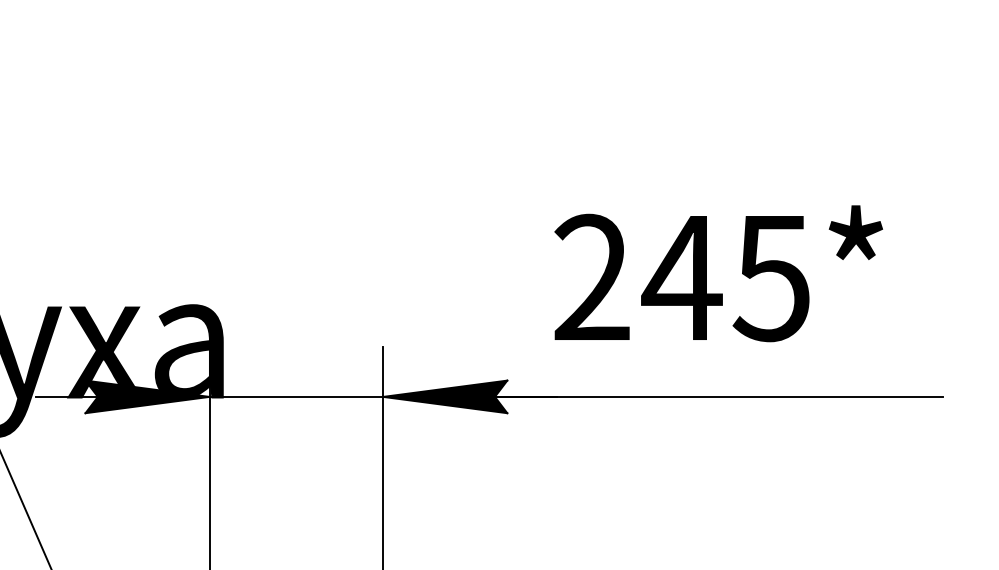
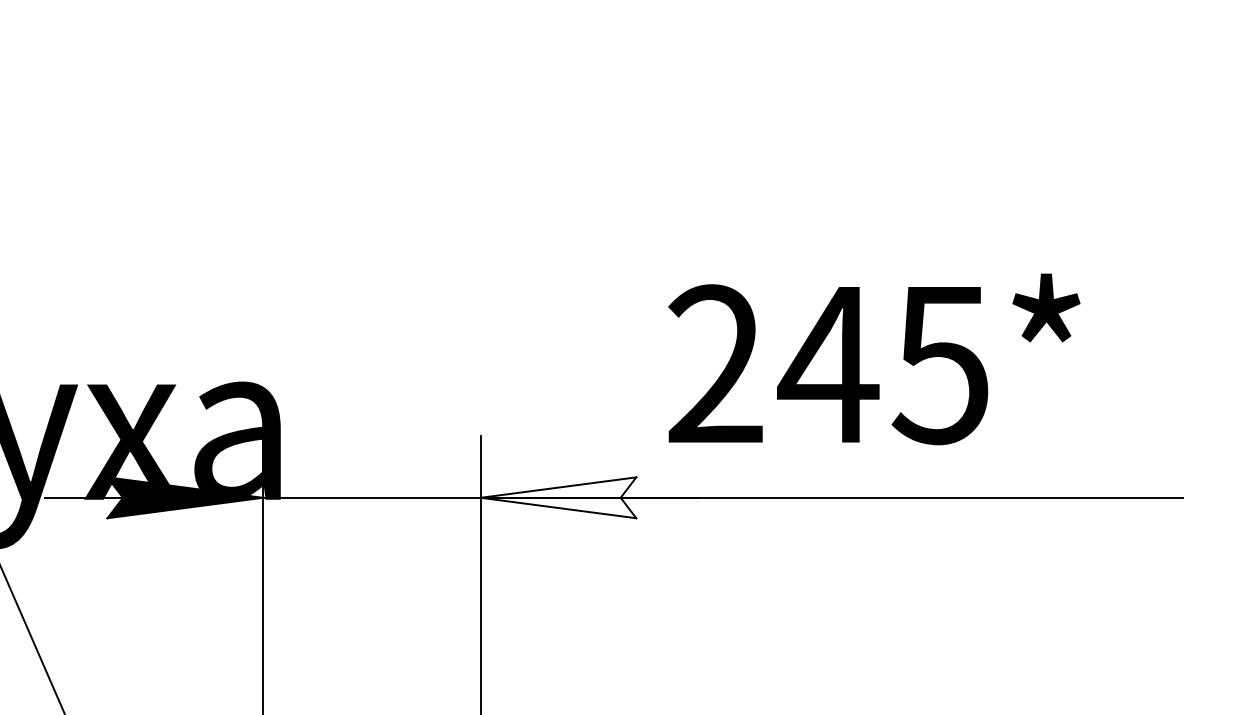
text: (718, 273) -> (874, 359), moved
fill: (445, 396) -> (558, 497), removed

